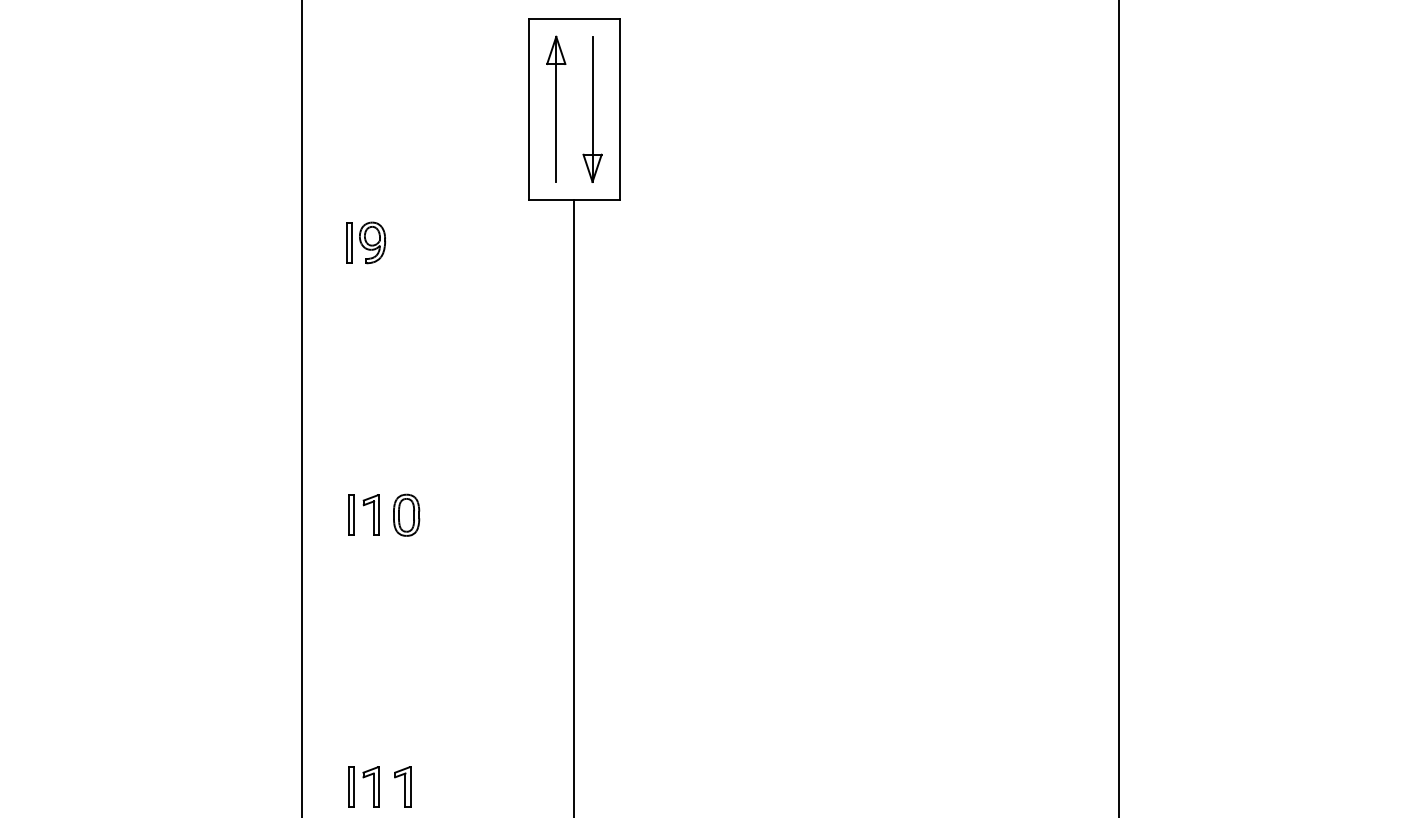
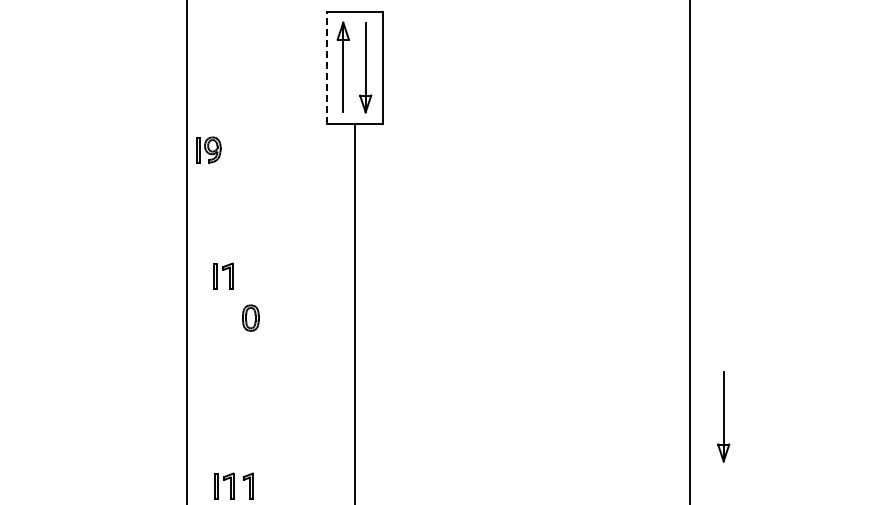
line: (529, 109) -> (326, 67), solid -> dashed
part: (365, 242) -> (208, 149), moved
part: (363, 514) -> (223, 275), moved
part: (1172, 674) -> (723, 416), added

